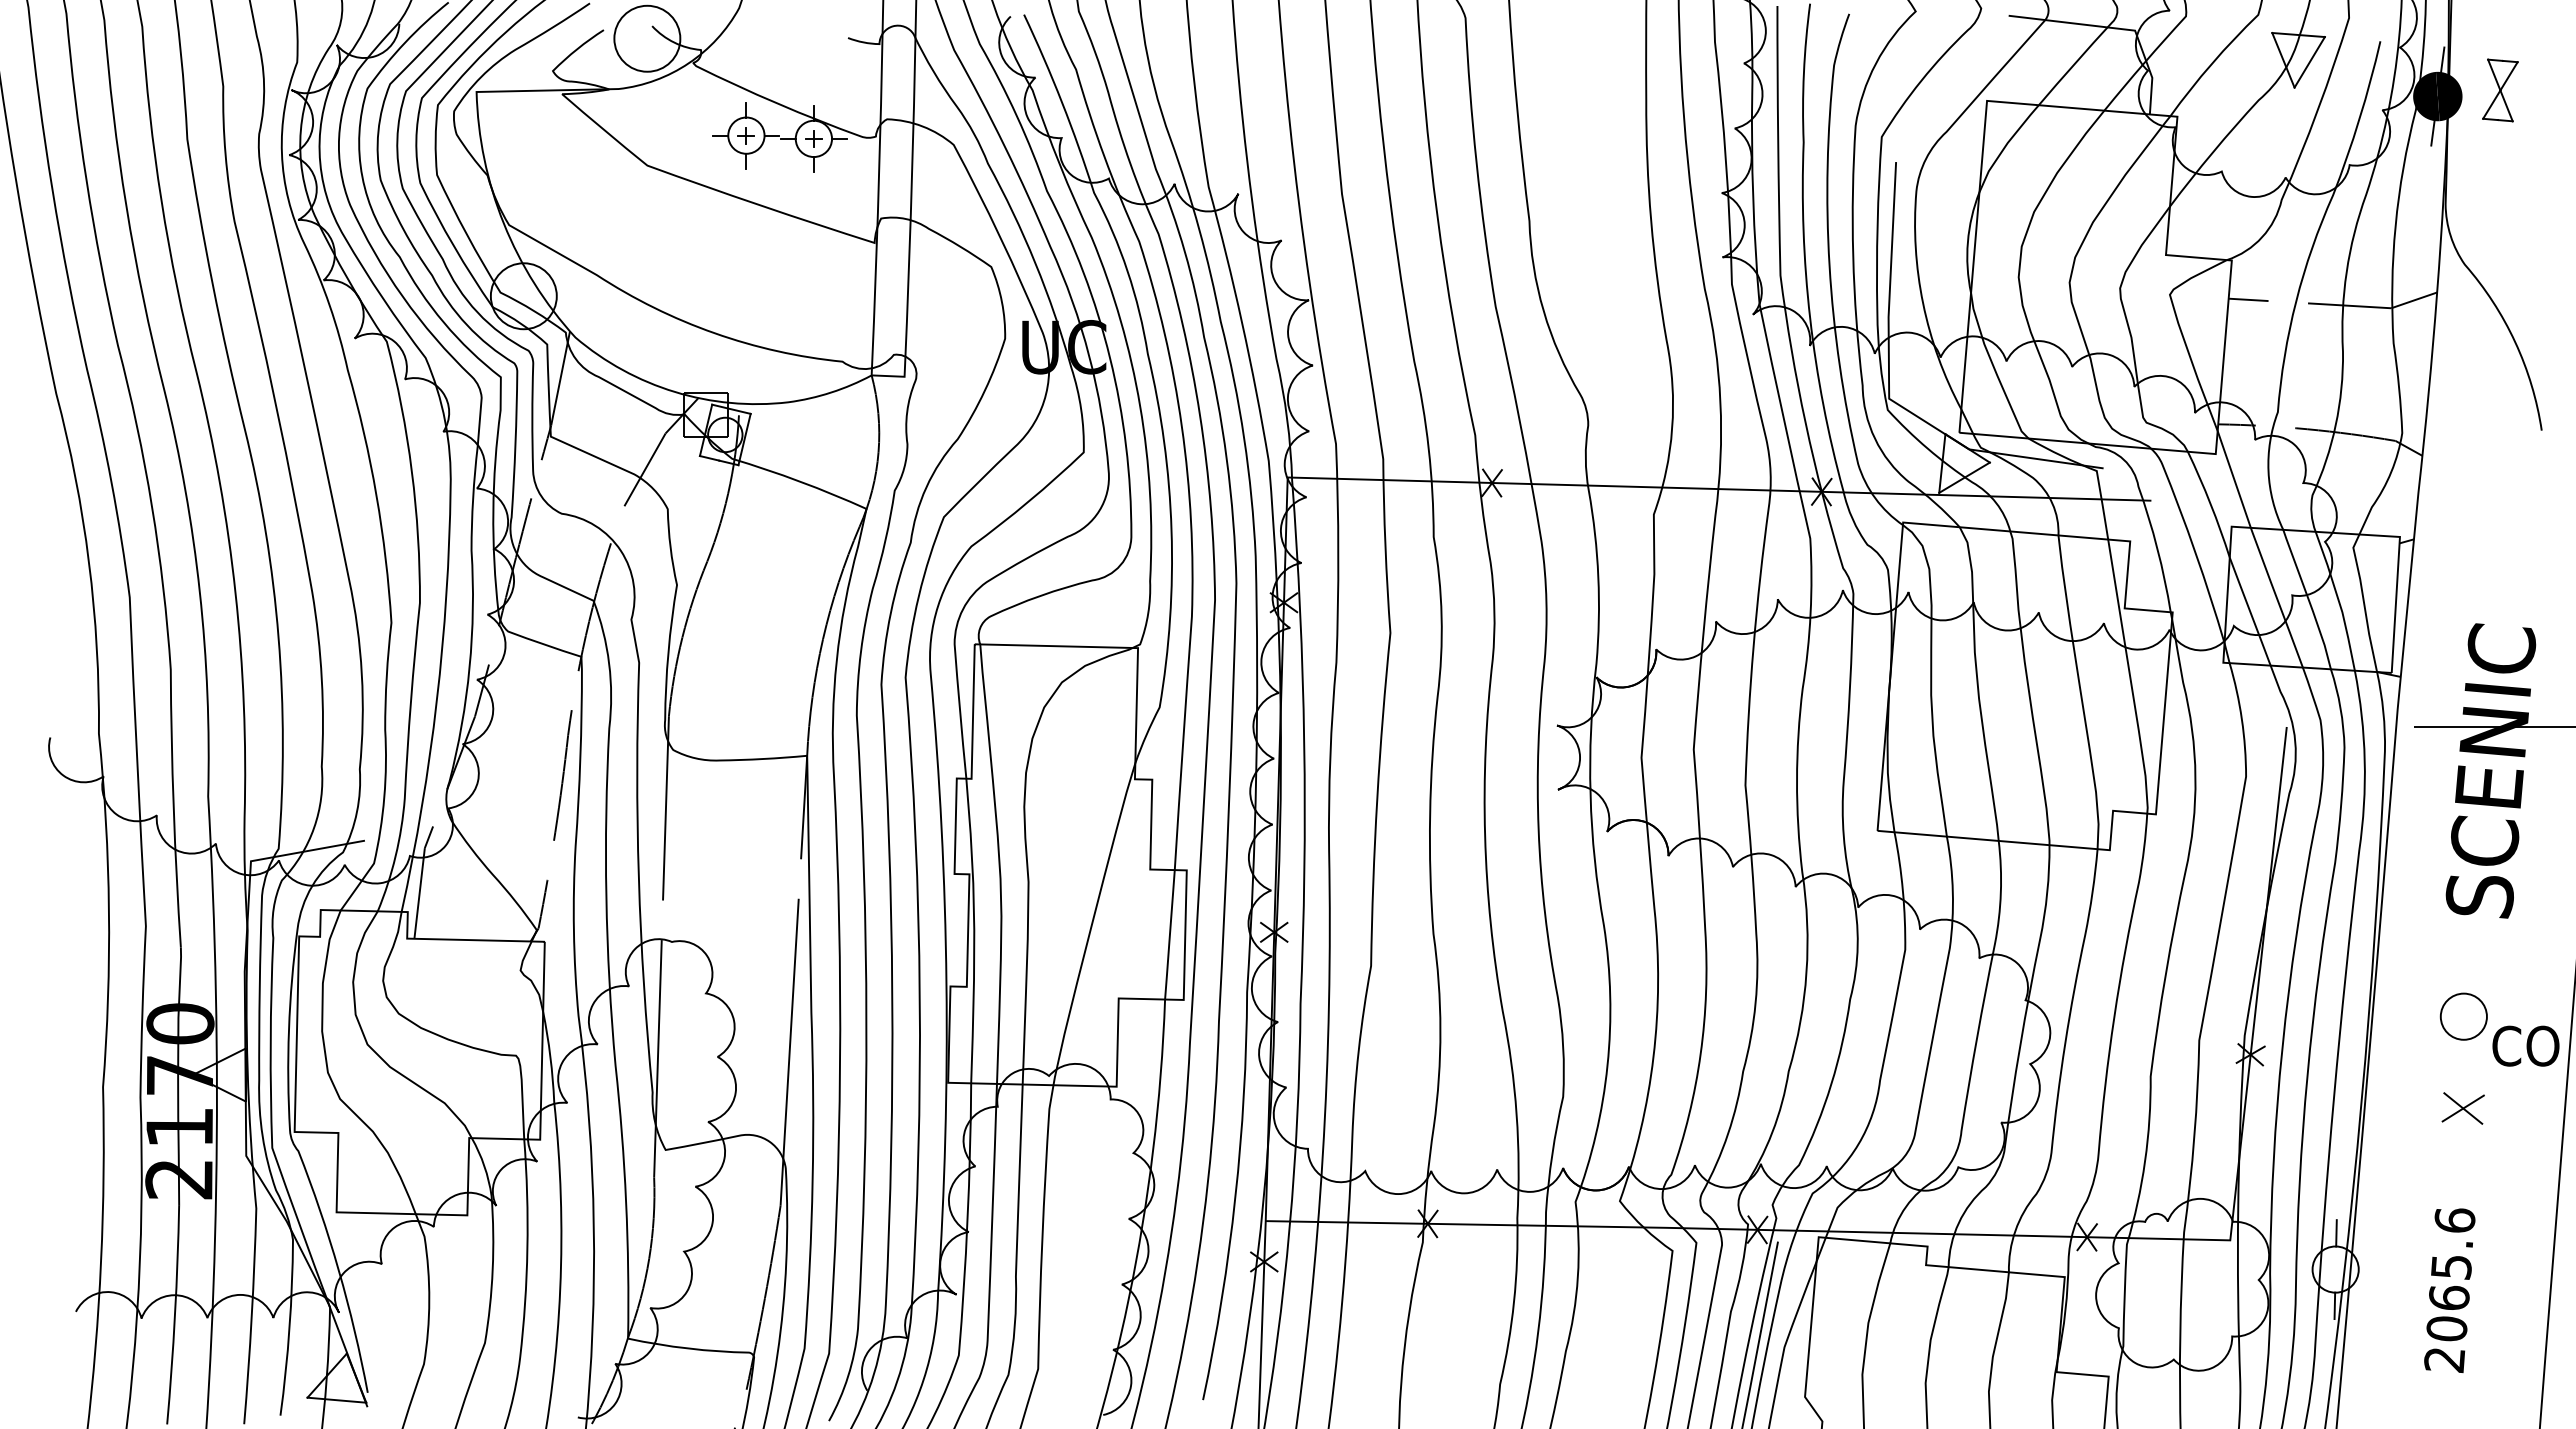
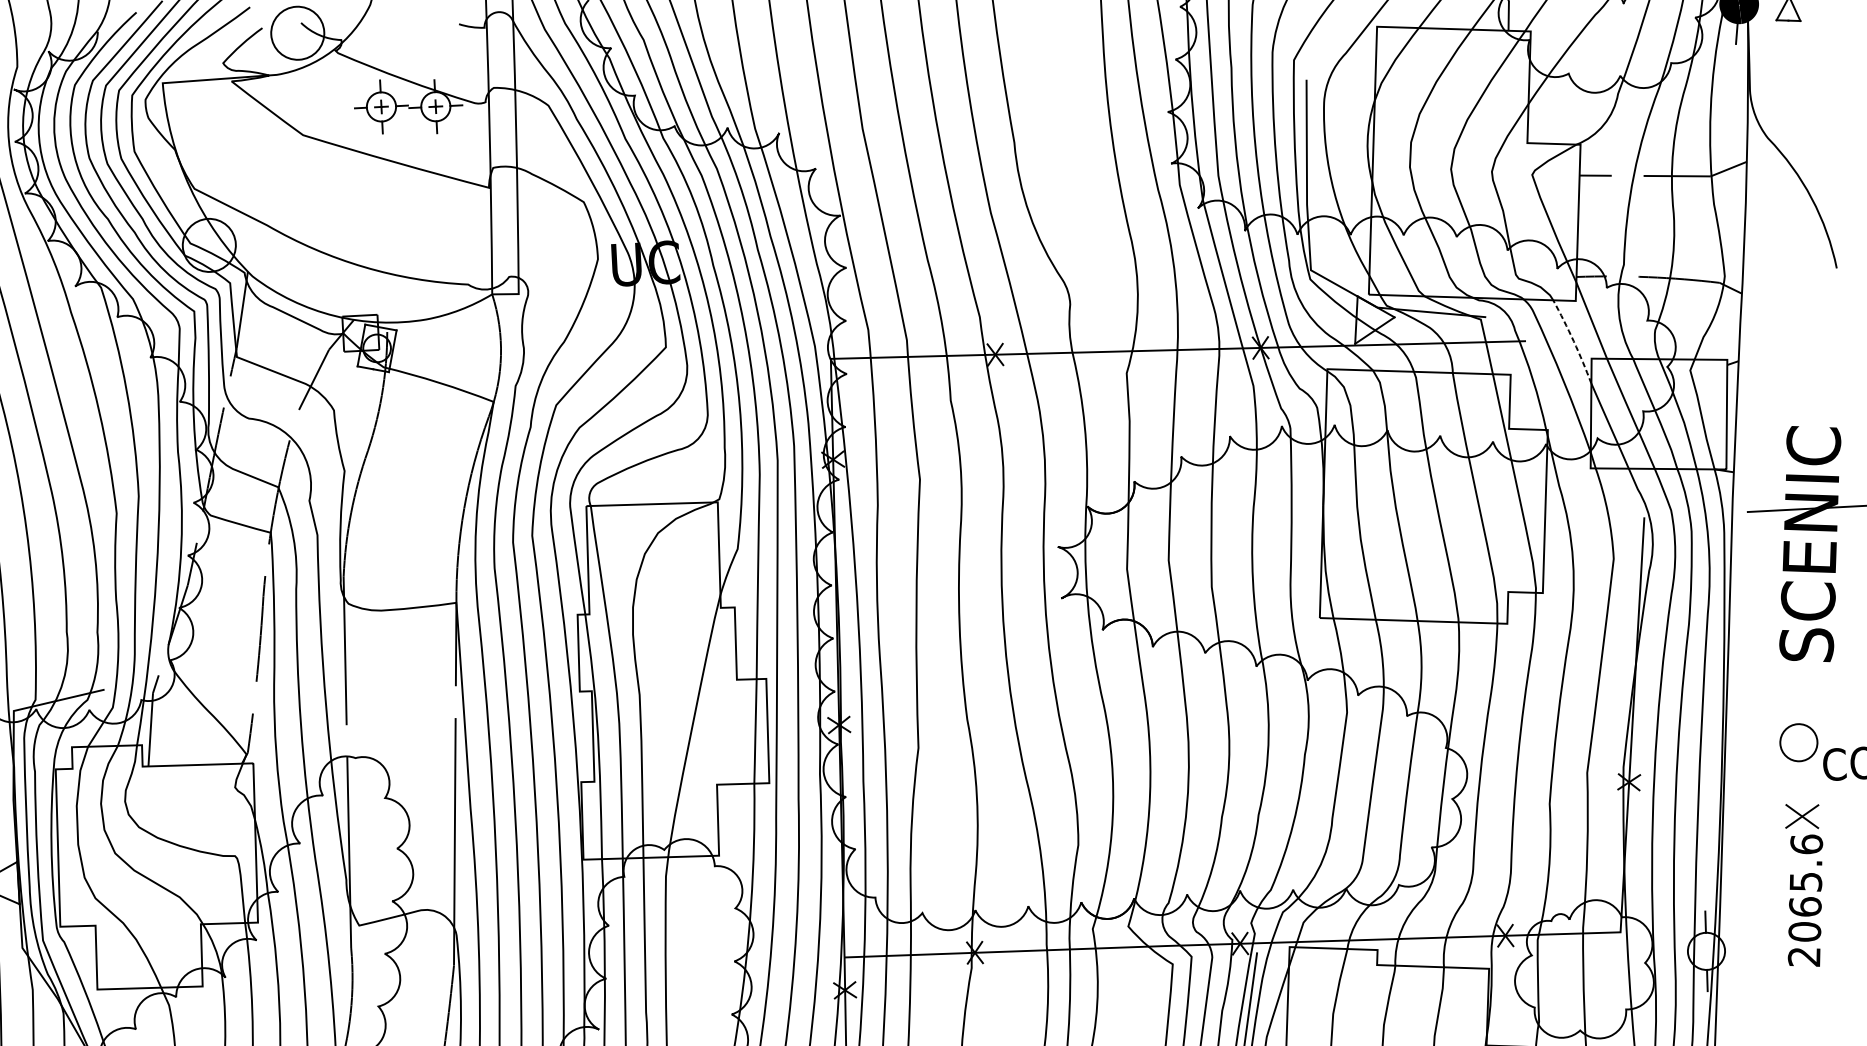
line: (2210, 503) -> (1573, 340), solid -> dashed
text: (2449, 1290) -> (1805, 900), moved

